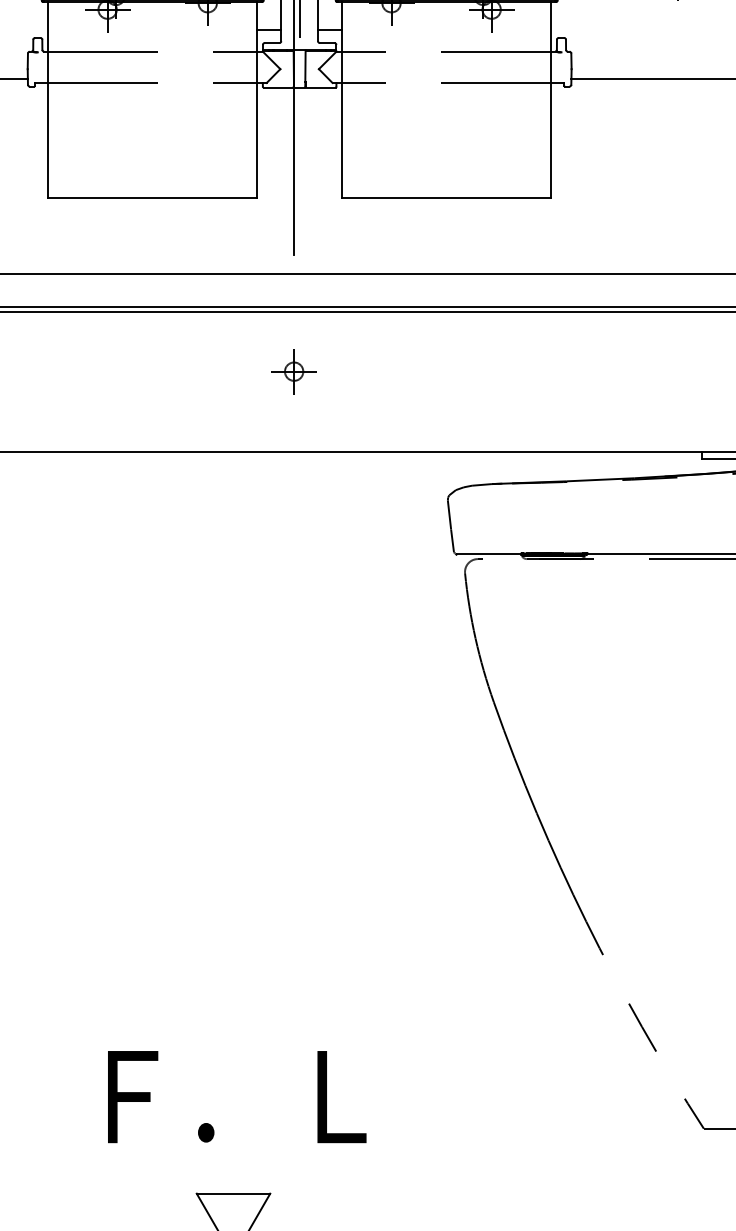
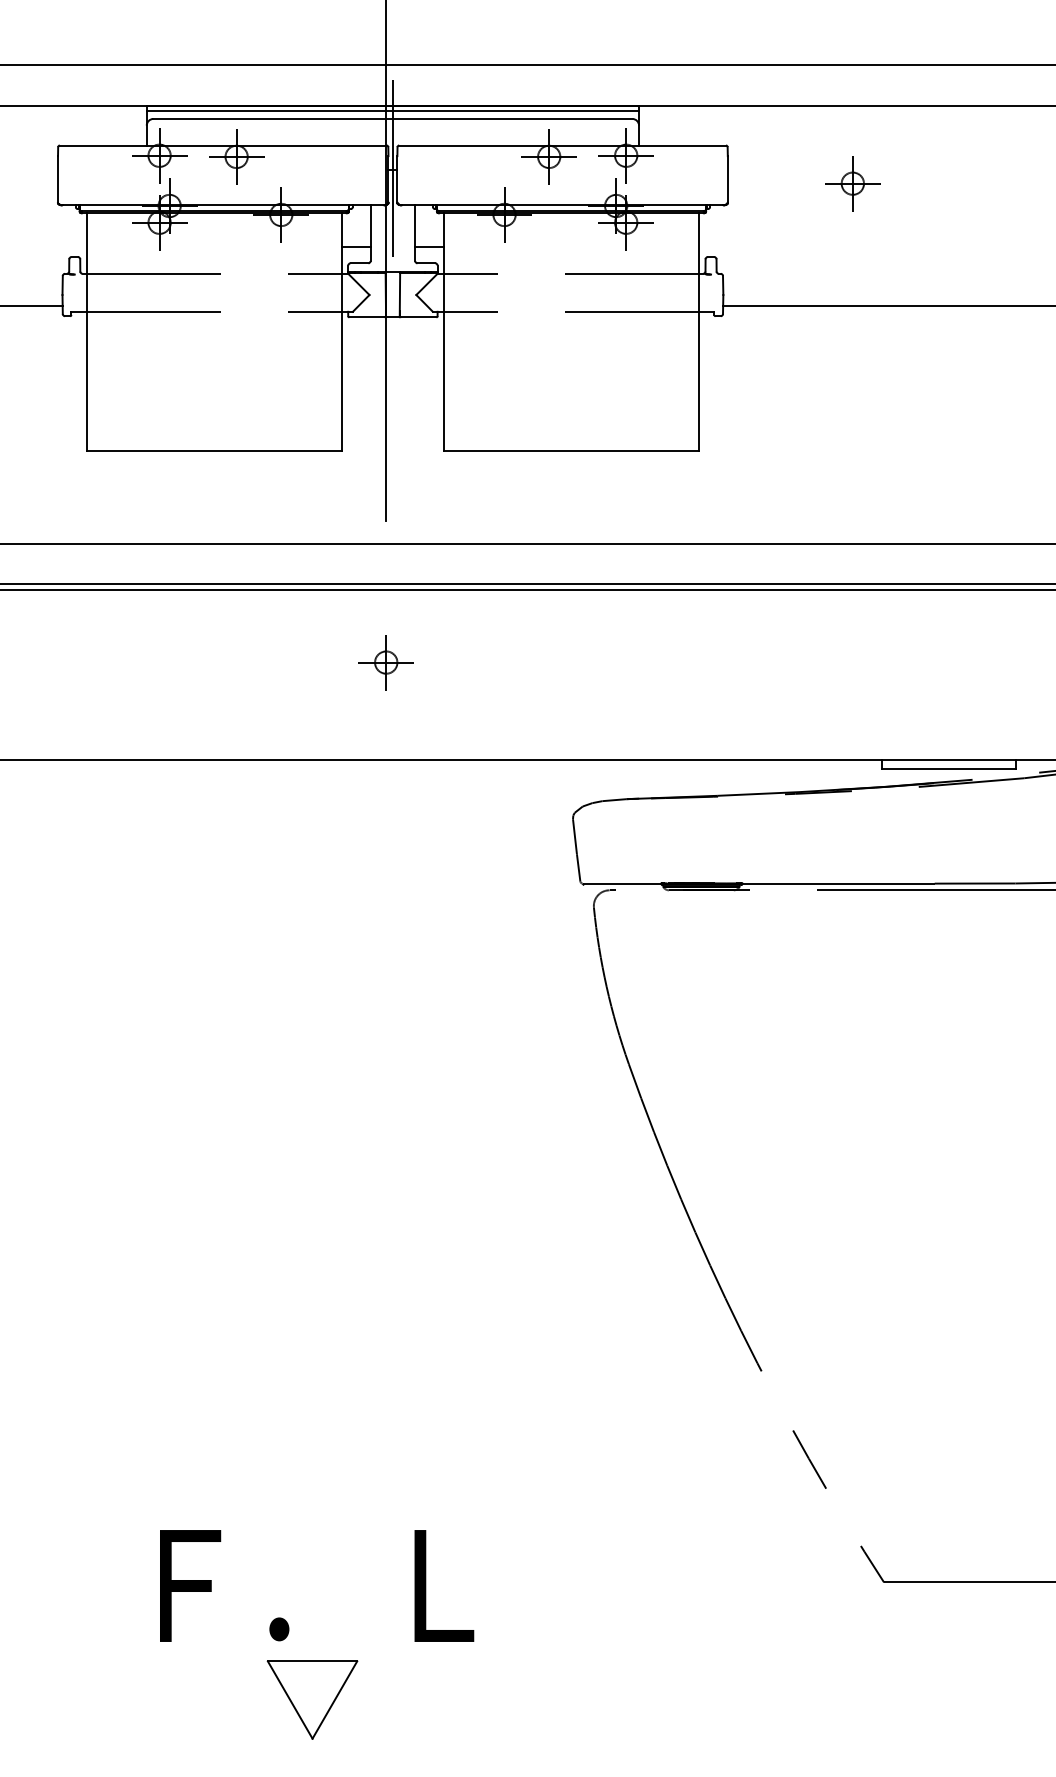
text: (237, 1096) -> (317, 1585), moved

